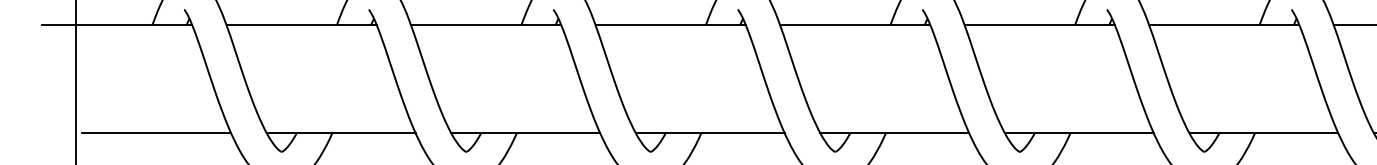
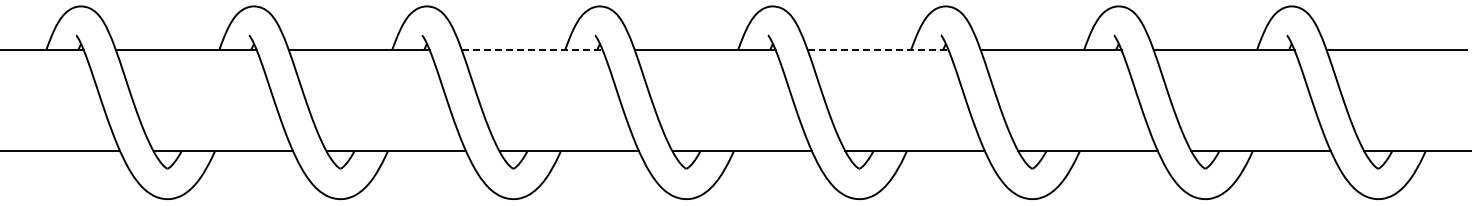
line: (671, 24) -> (532, 49), solid -> dashed
line: (1040, 24) -> (878, 49), solid -> dashed

